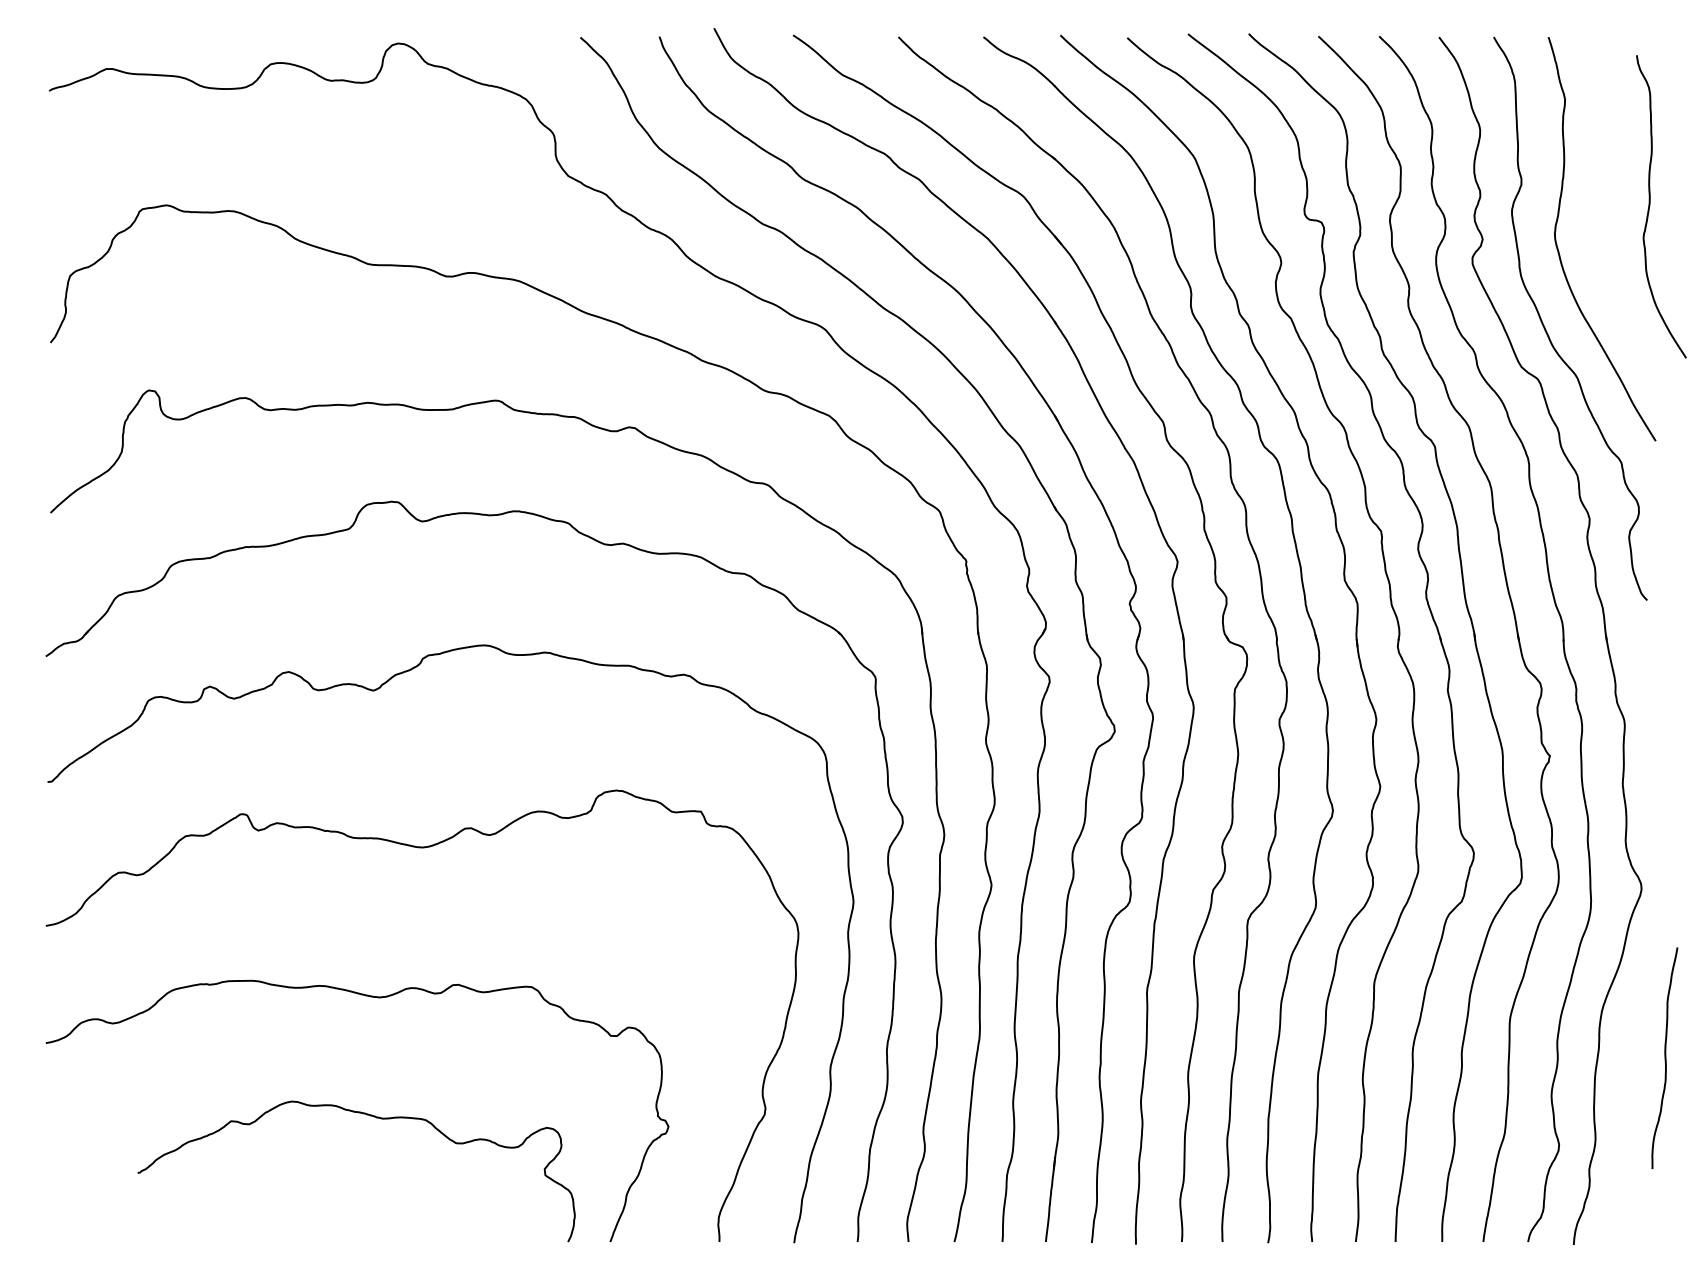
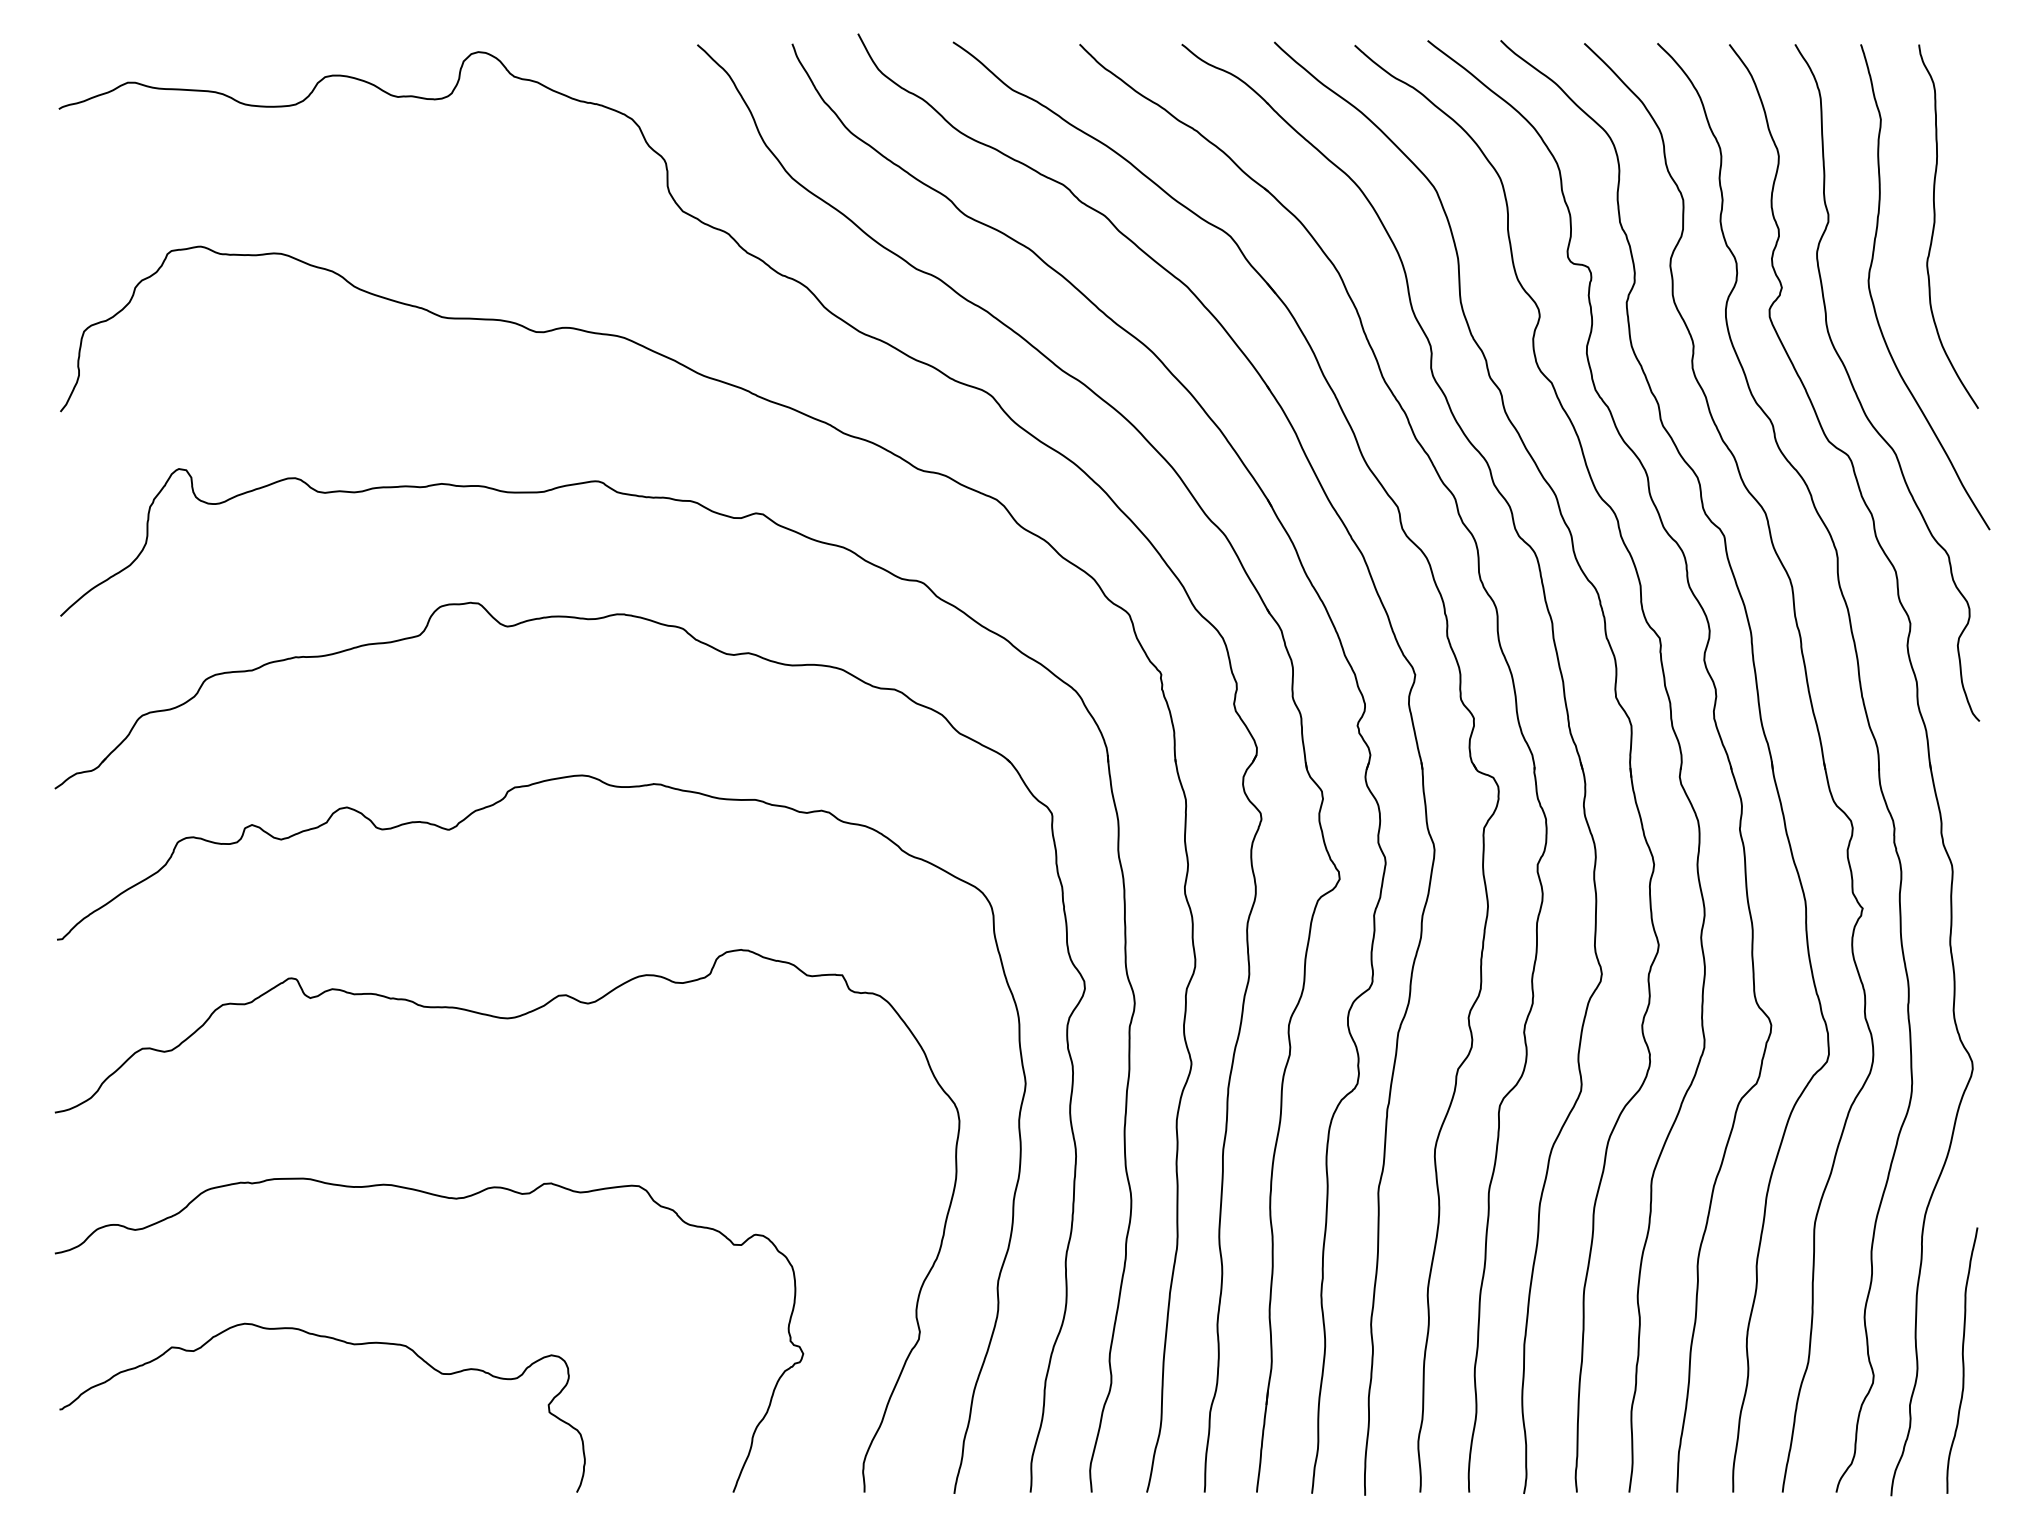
curve: (1650, 206) -> (1935, 226), moved
curve: (1664, 1057) -> (1961, 1359), moved
curve: (373, 1117) -> (342, 1342), moved

